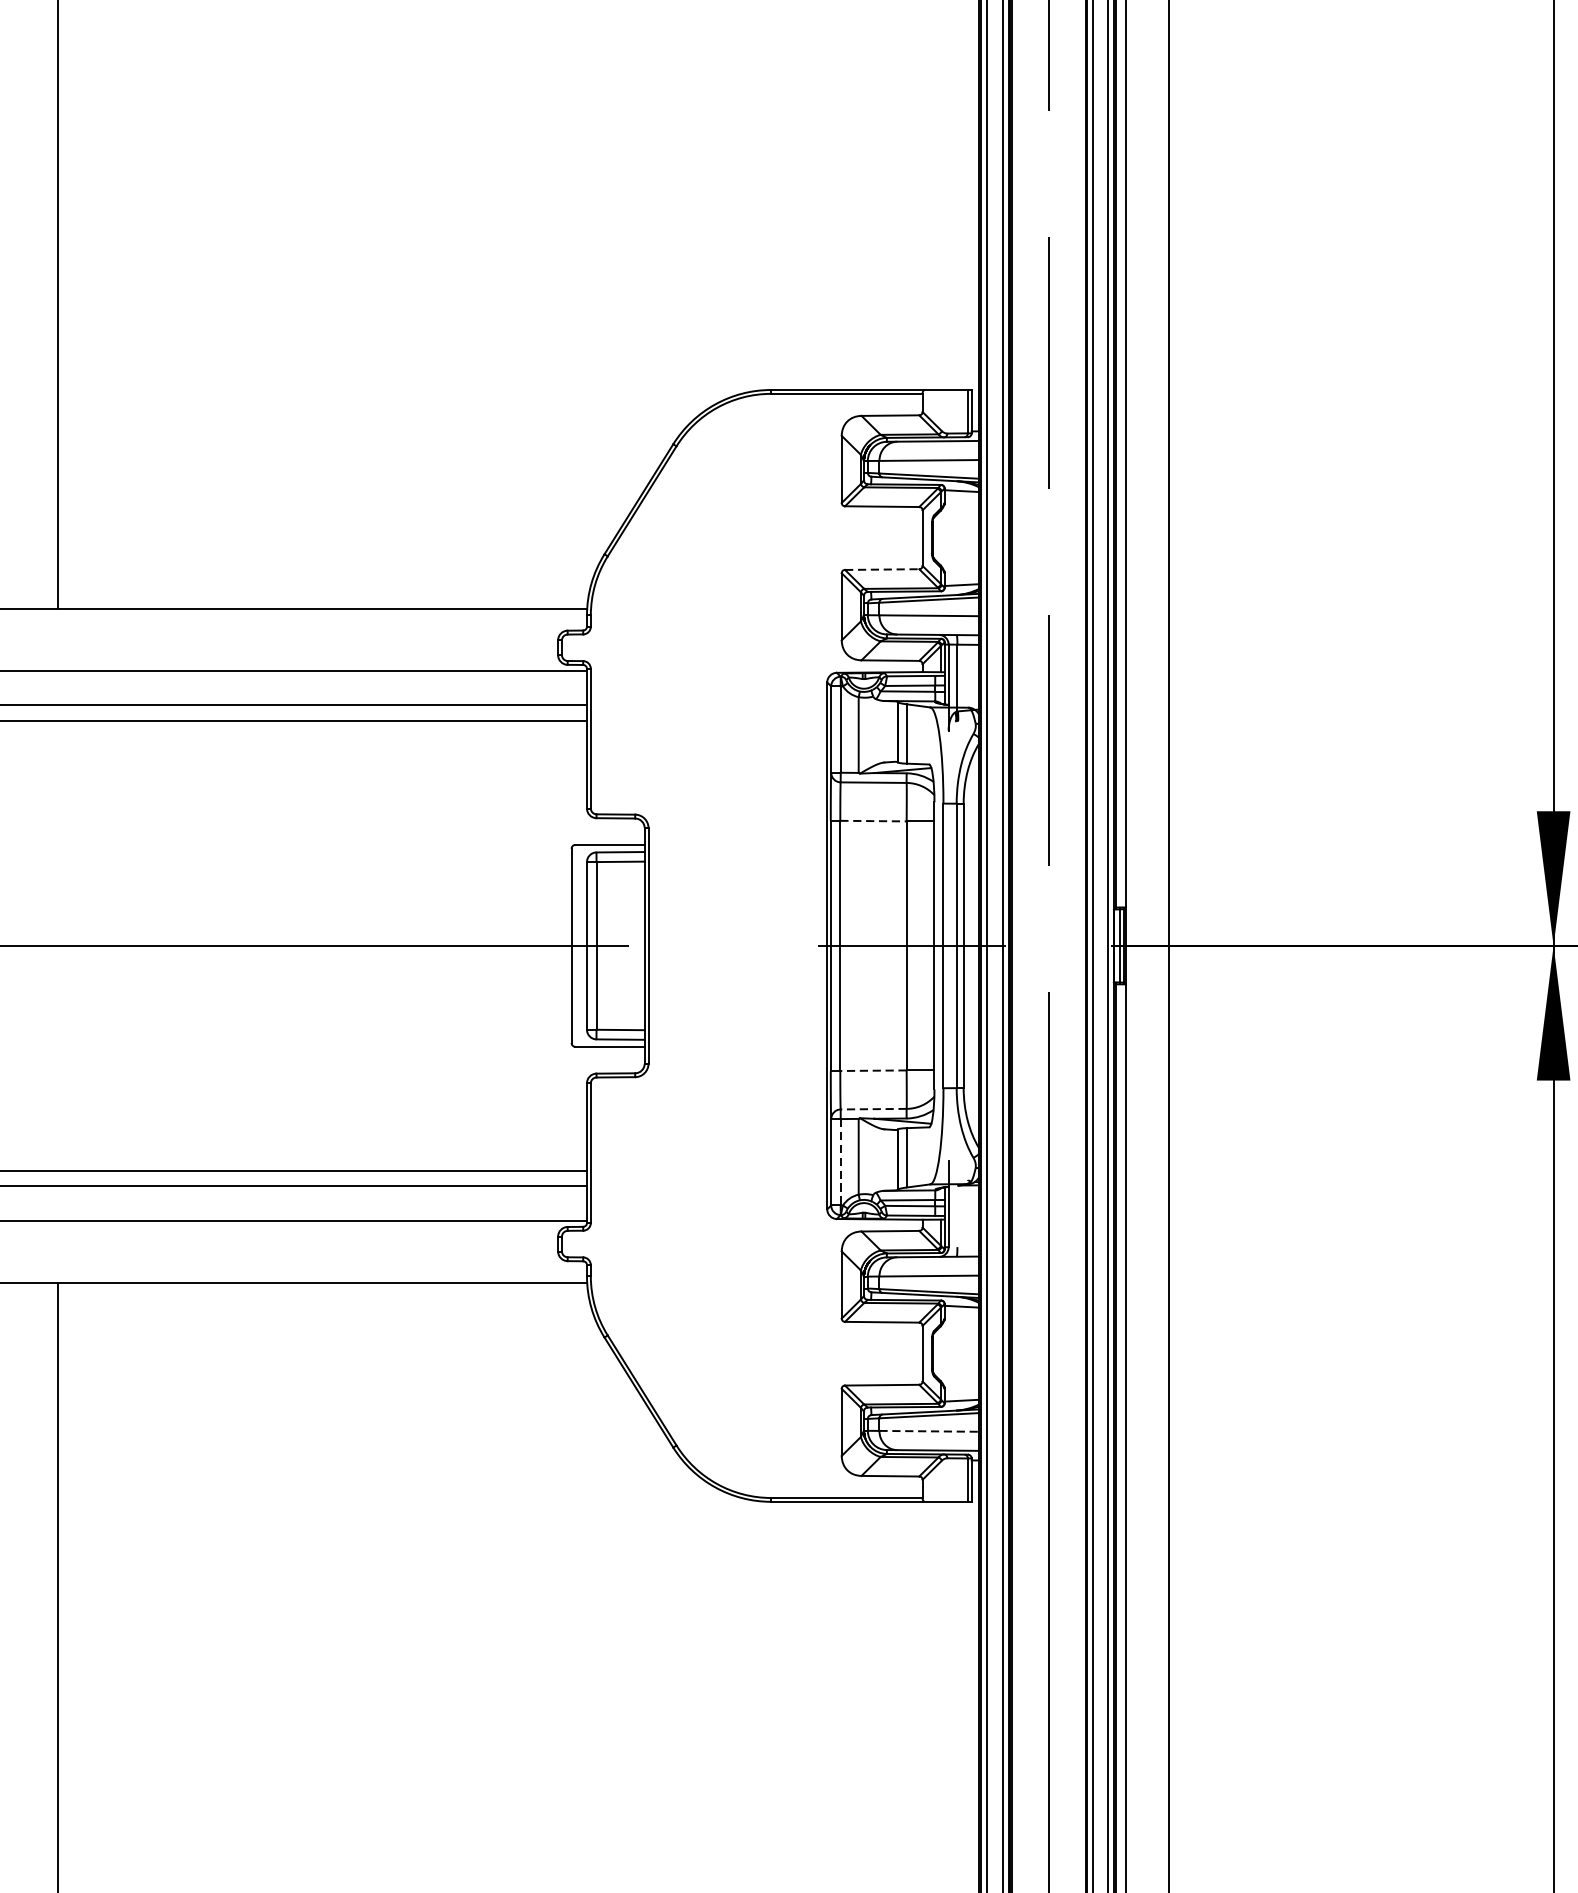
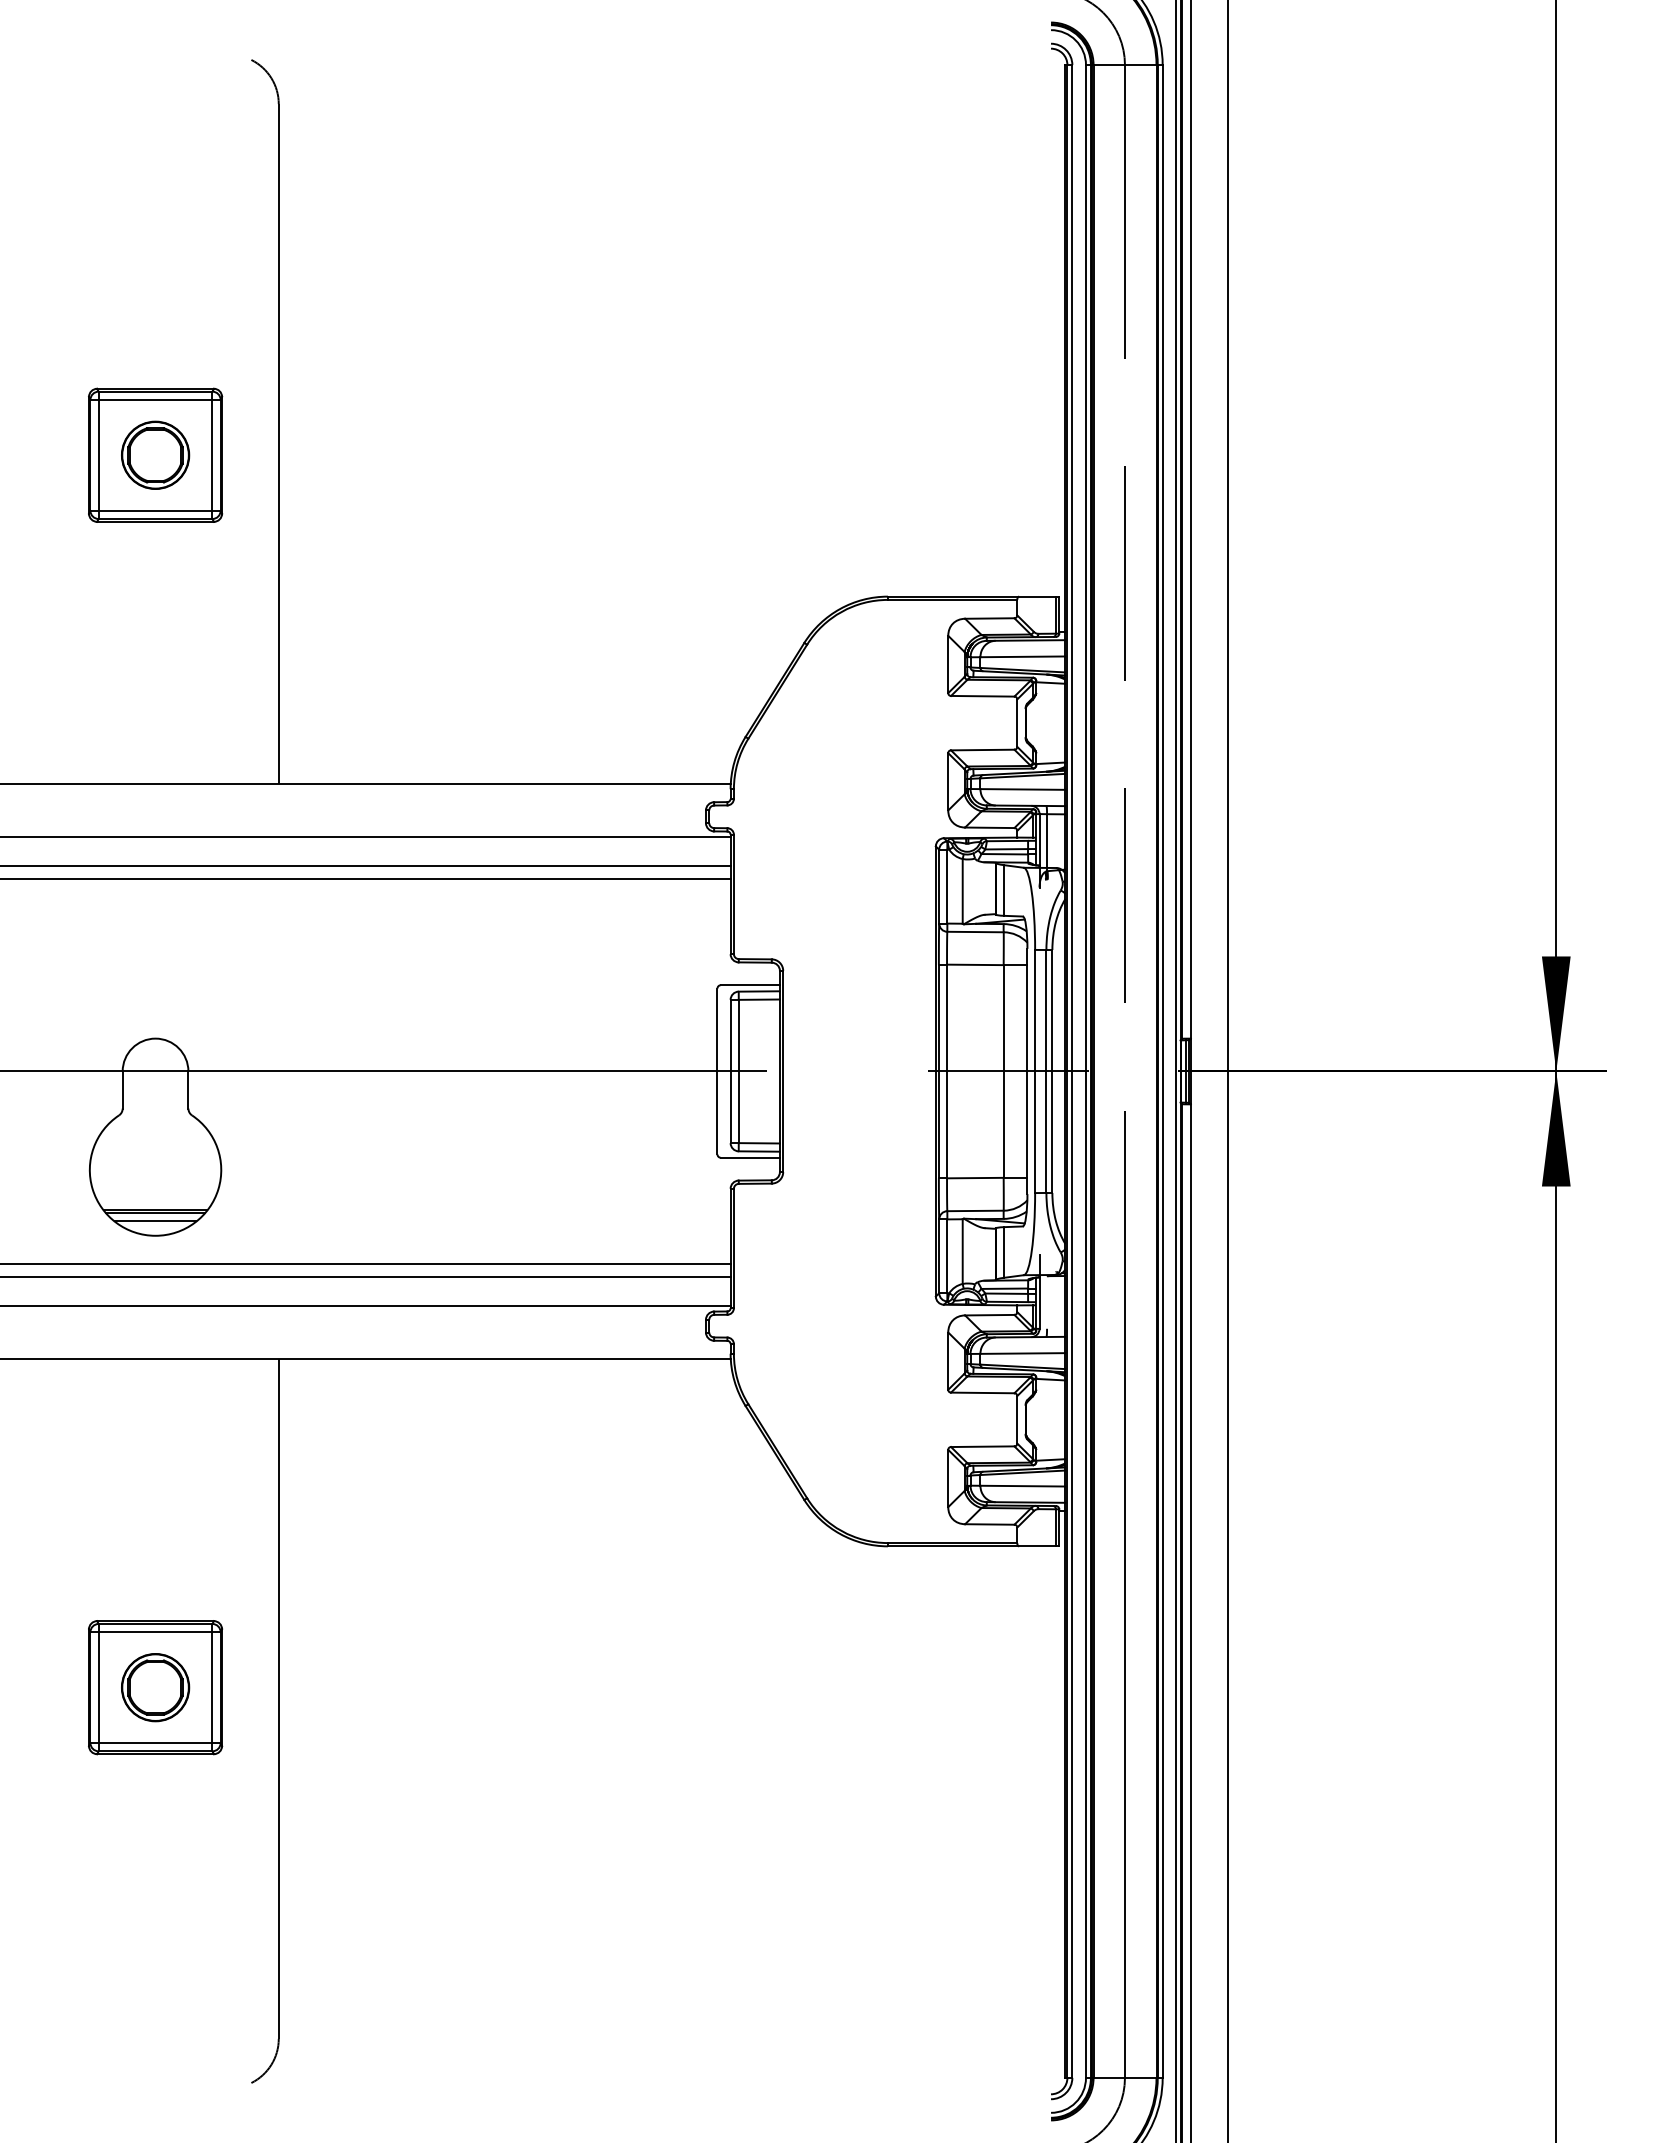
line: (881, 570) -> (982, 750), dashed -> solid
line: (873, 820) -> (975, 964), dashed -> solid
line: (872, 1071) -> (974, 1178), dashed -> solid
line: (873, 1108) -> (975, 1210), dashed -> solid
line: (840, 1162) -> (947, 1256), dashed -> solid
line: (929, 1431) -> (1023, 1486), dashed -> solid

